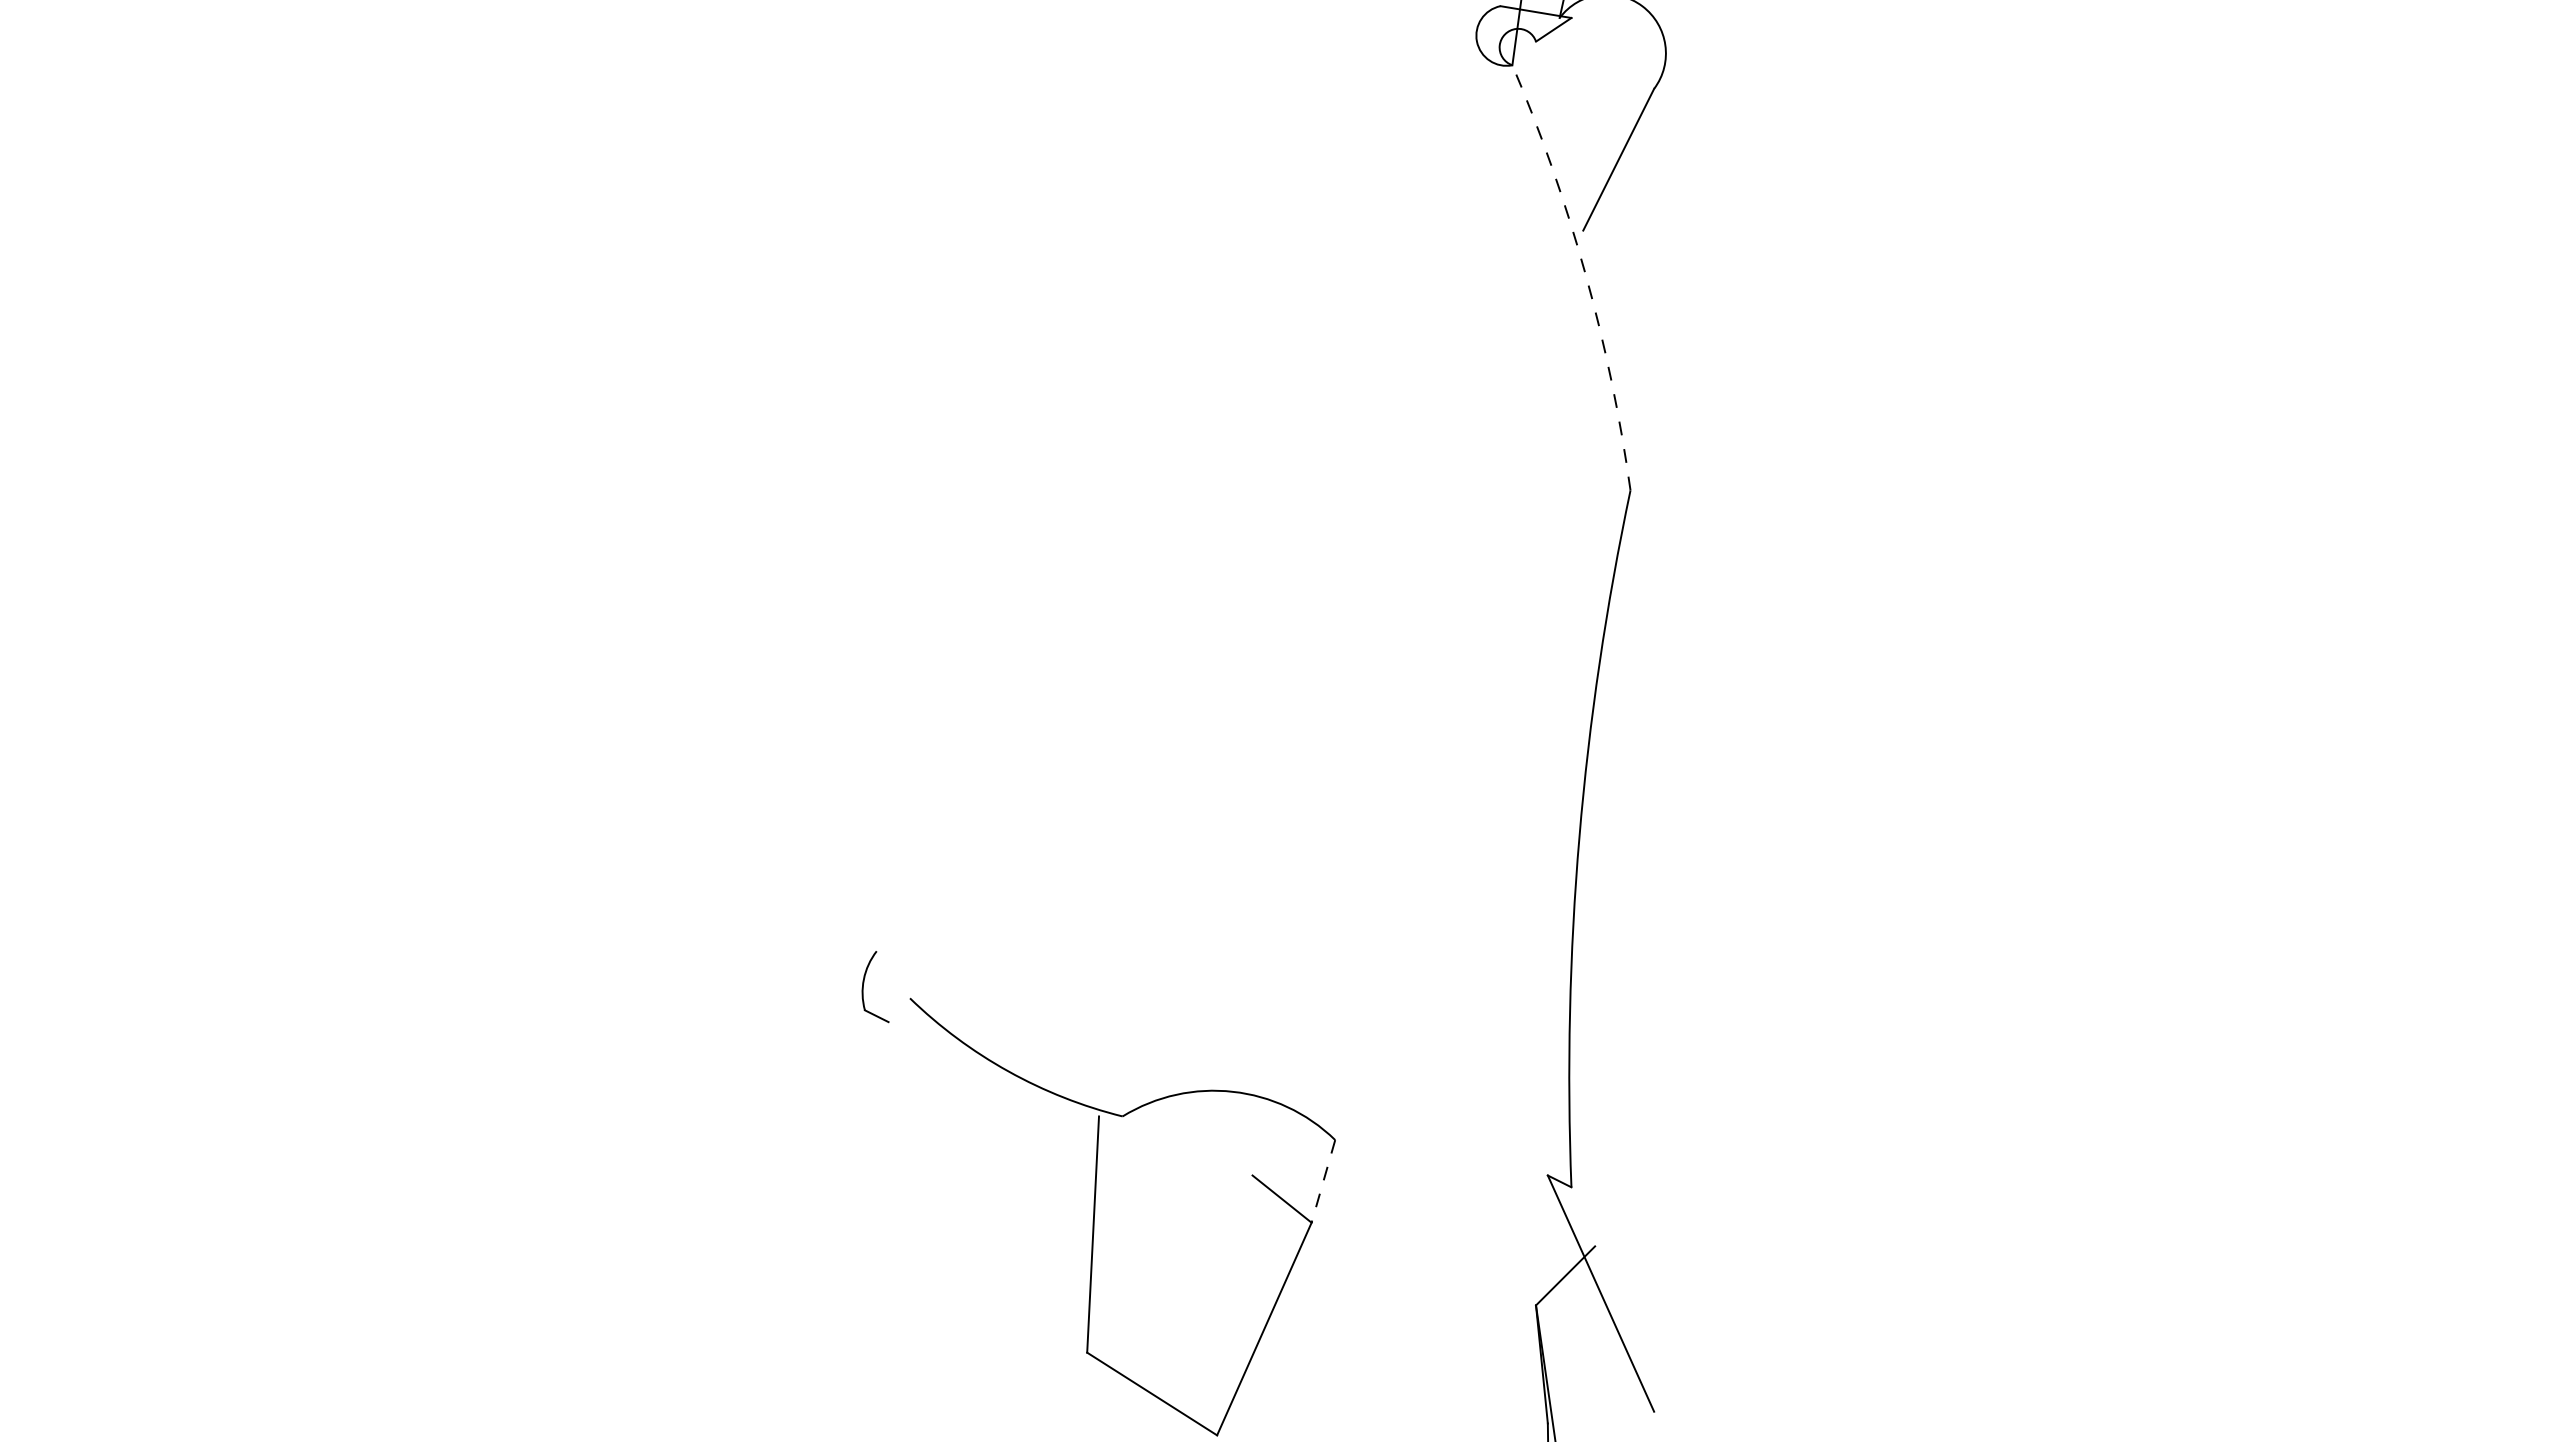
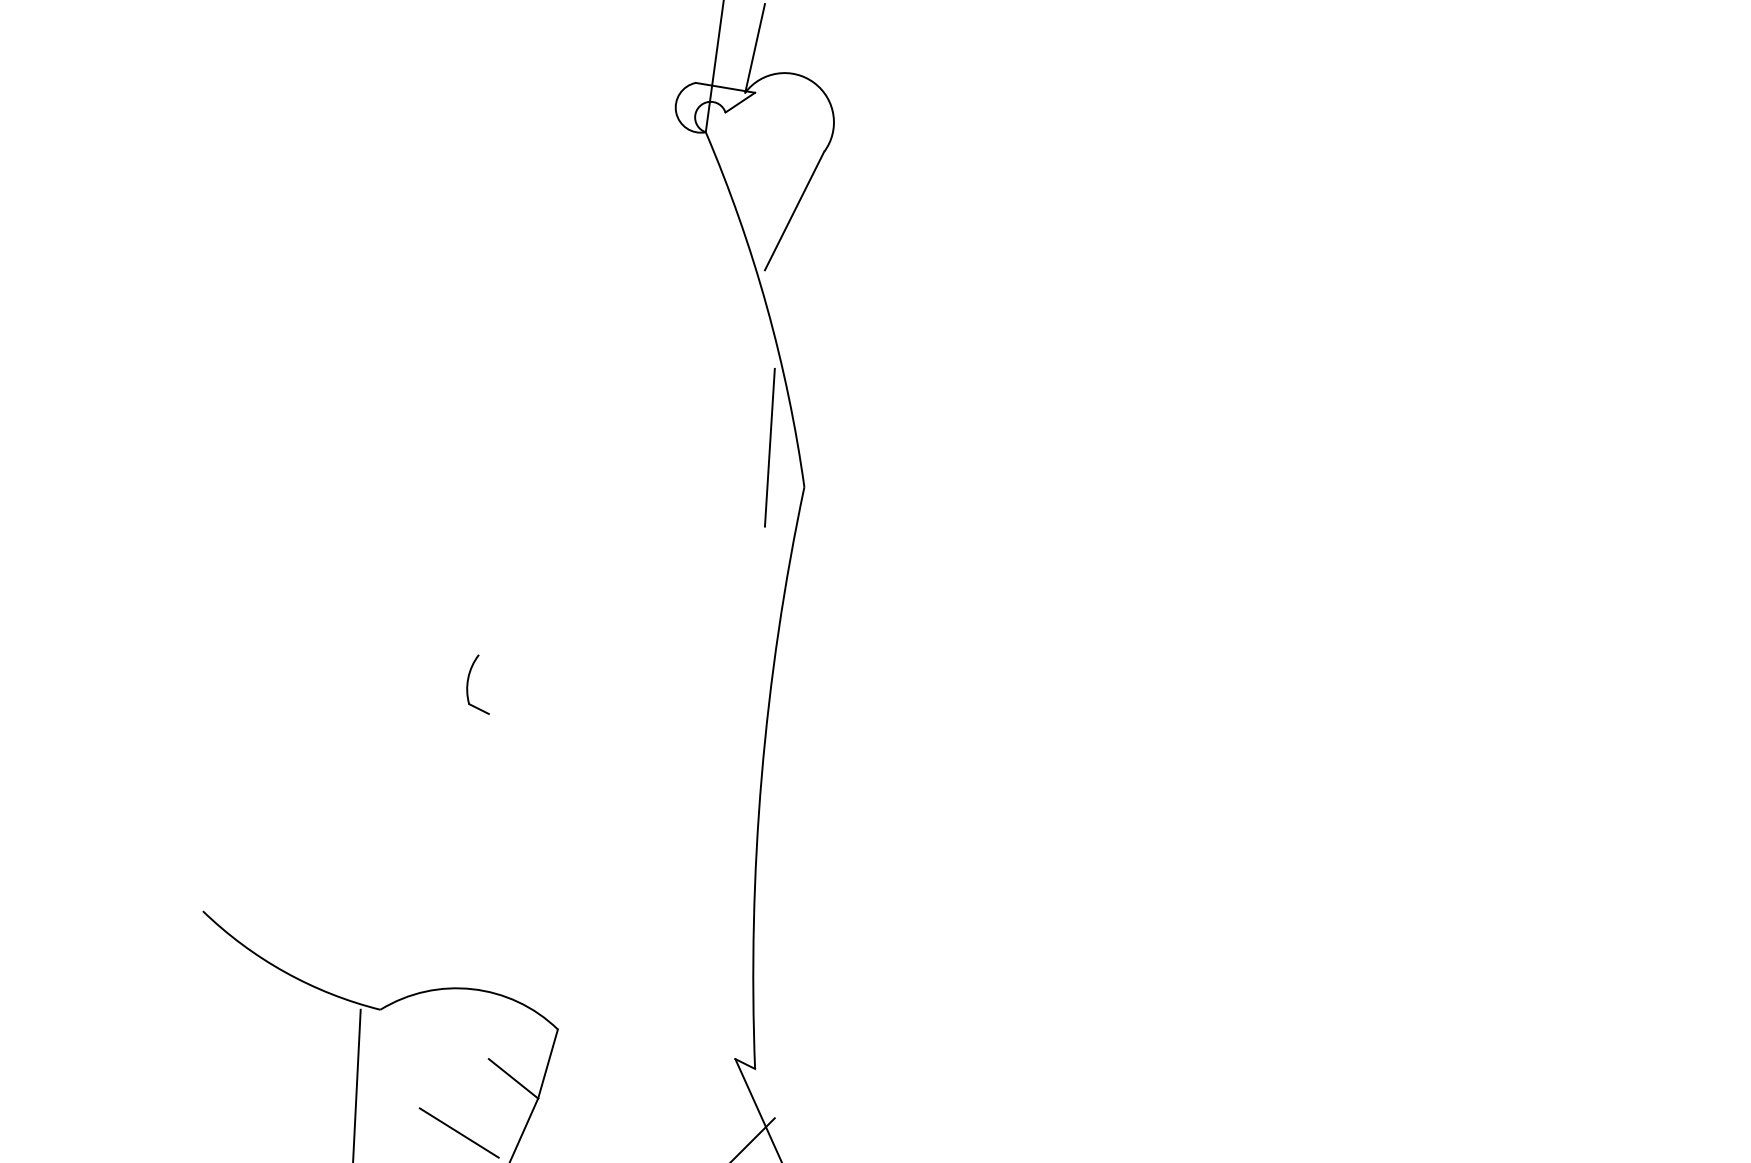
arc: (1585, 273) -> (766, 306), dashed -> solid
line: (1589, 442) -> (770, 447), added
part: (864, 983) -> (468, 681), moved
line: (1323, 1181) -> (548, 1064), dashed -> solid
line: (1216, 1263) -> (458, 1132), added

